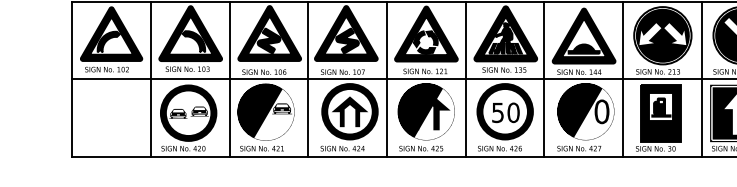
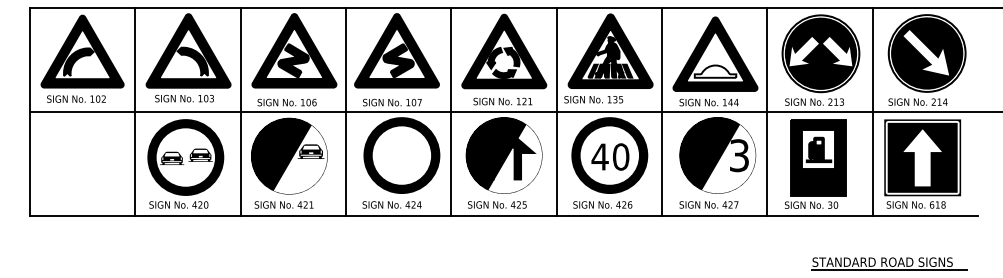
fill: (584, 48) -> (715, 71), removed
text: (504, 69) -> (593, 99), moved
fill: (349, 111) -> (401, 155), removed
text: (602, 111) -> (739, 155), 0 -> 3
text: (497, 112) -> (599, 156), 50 -> 40

